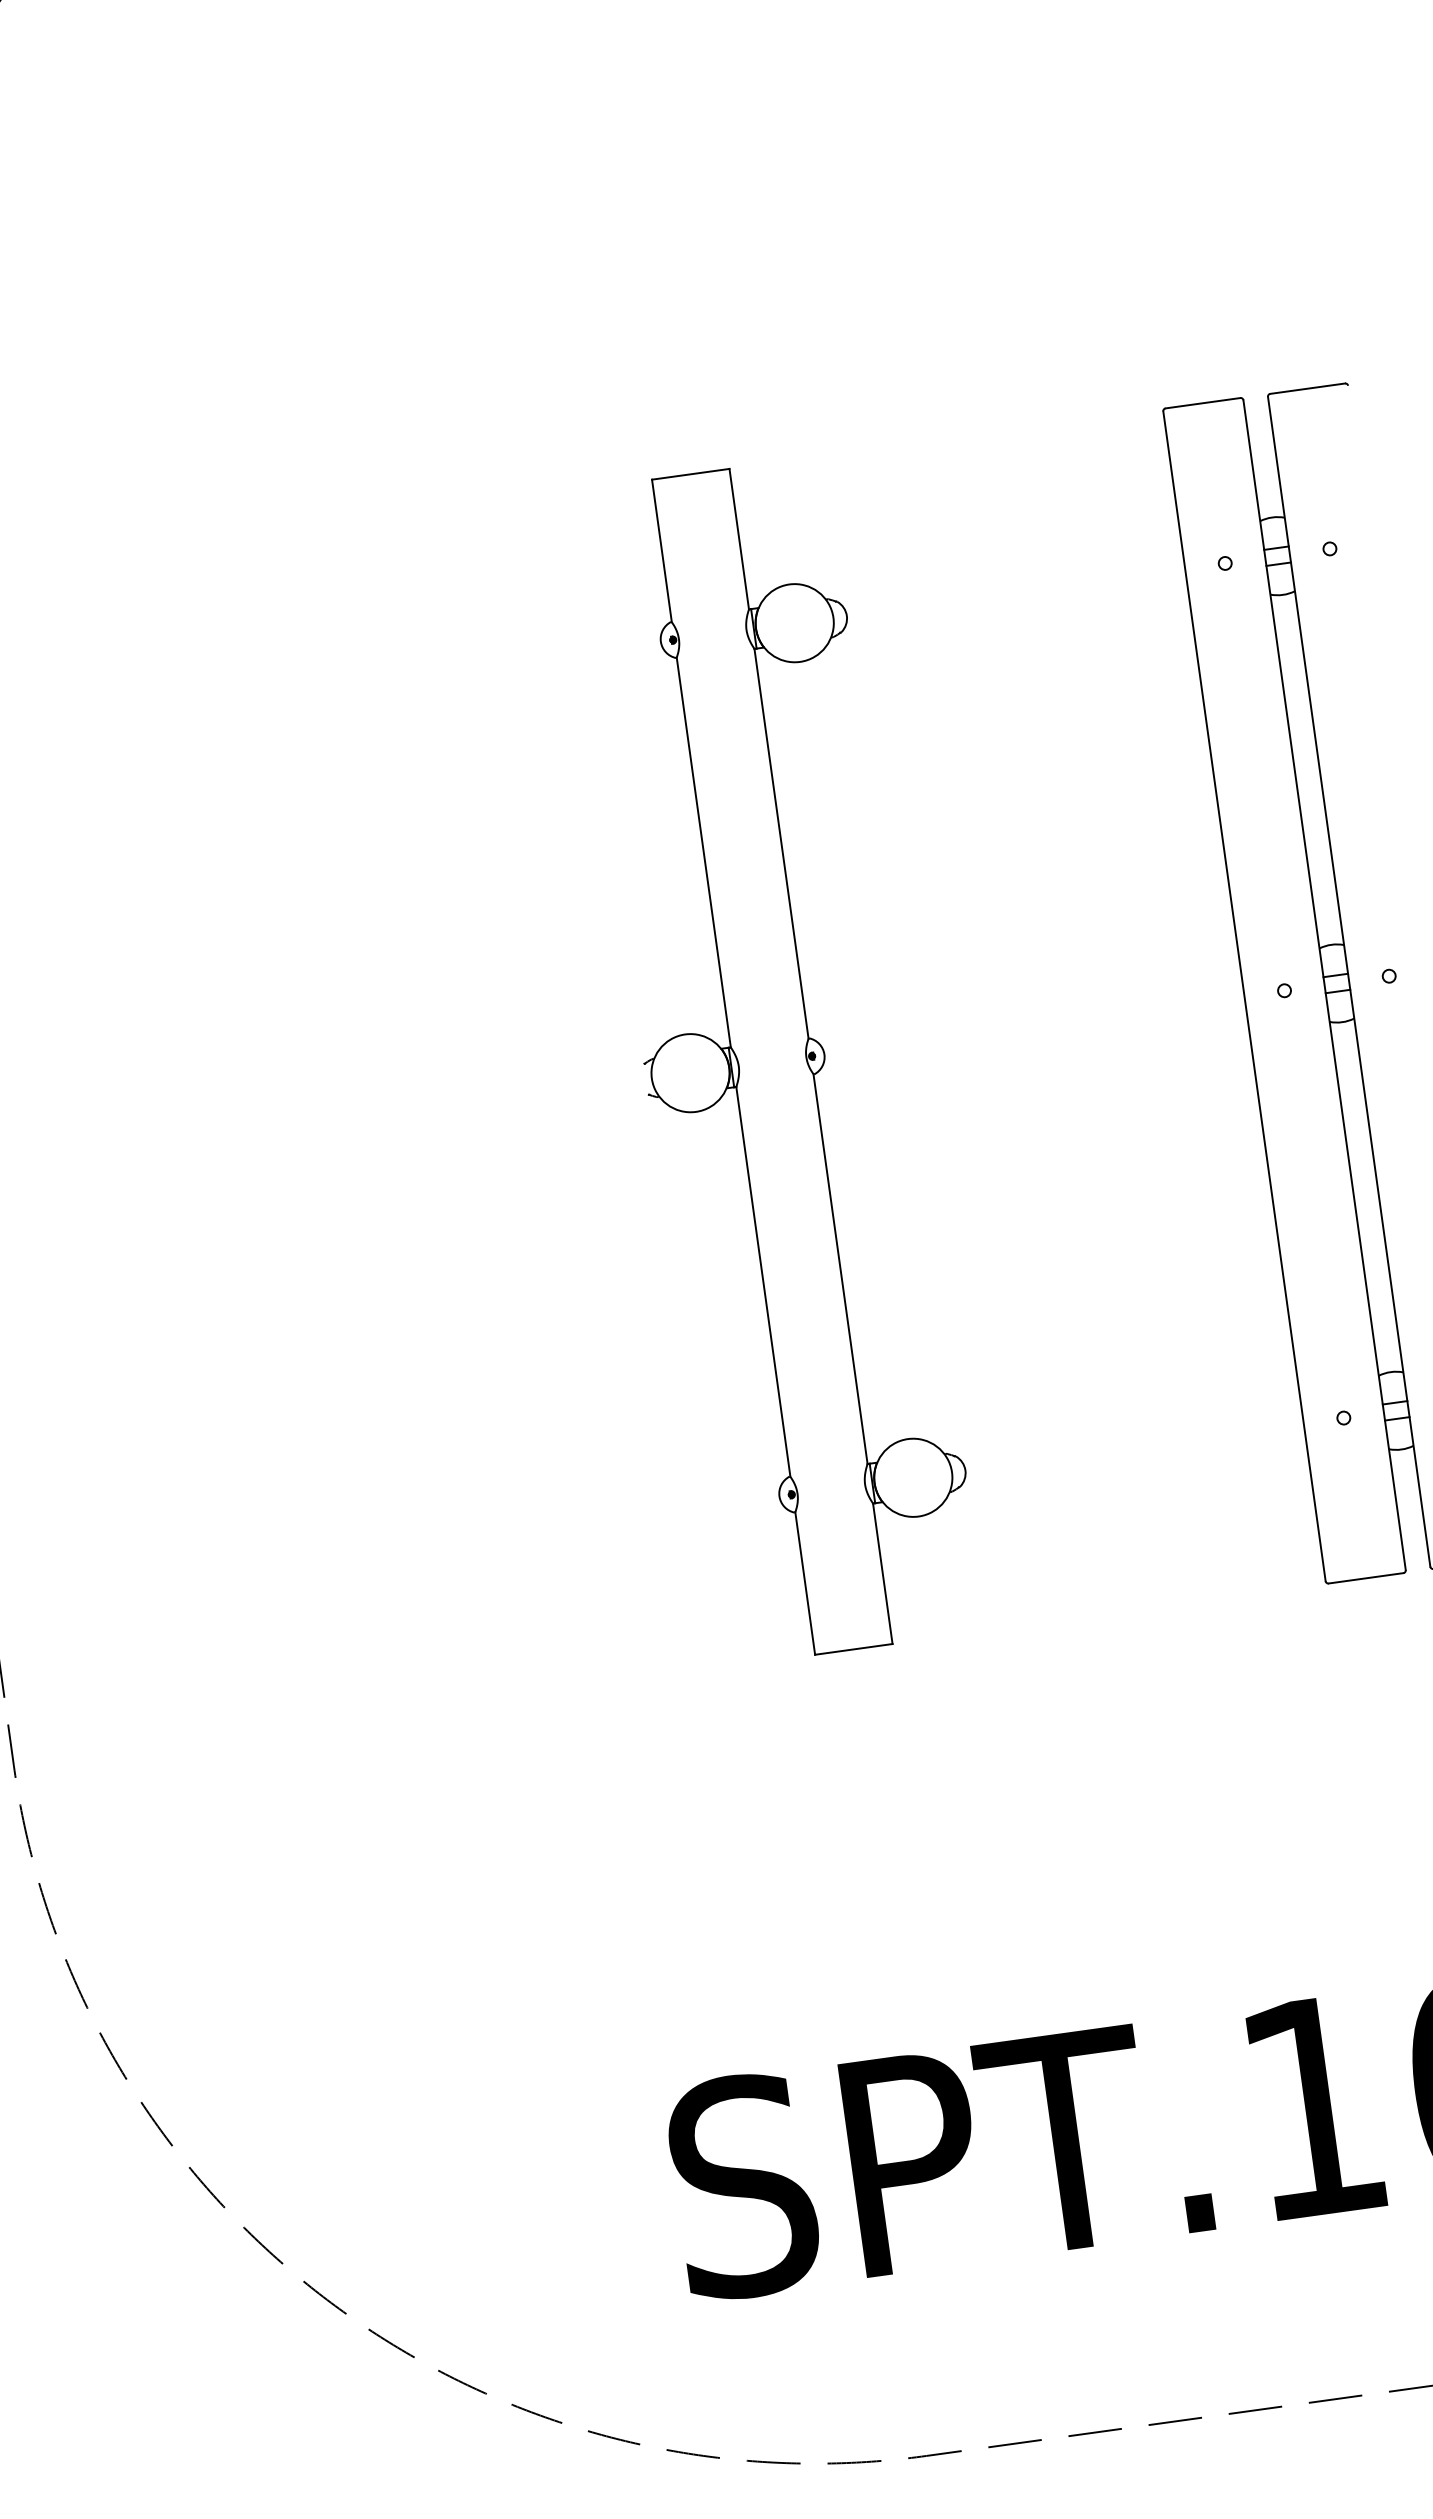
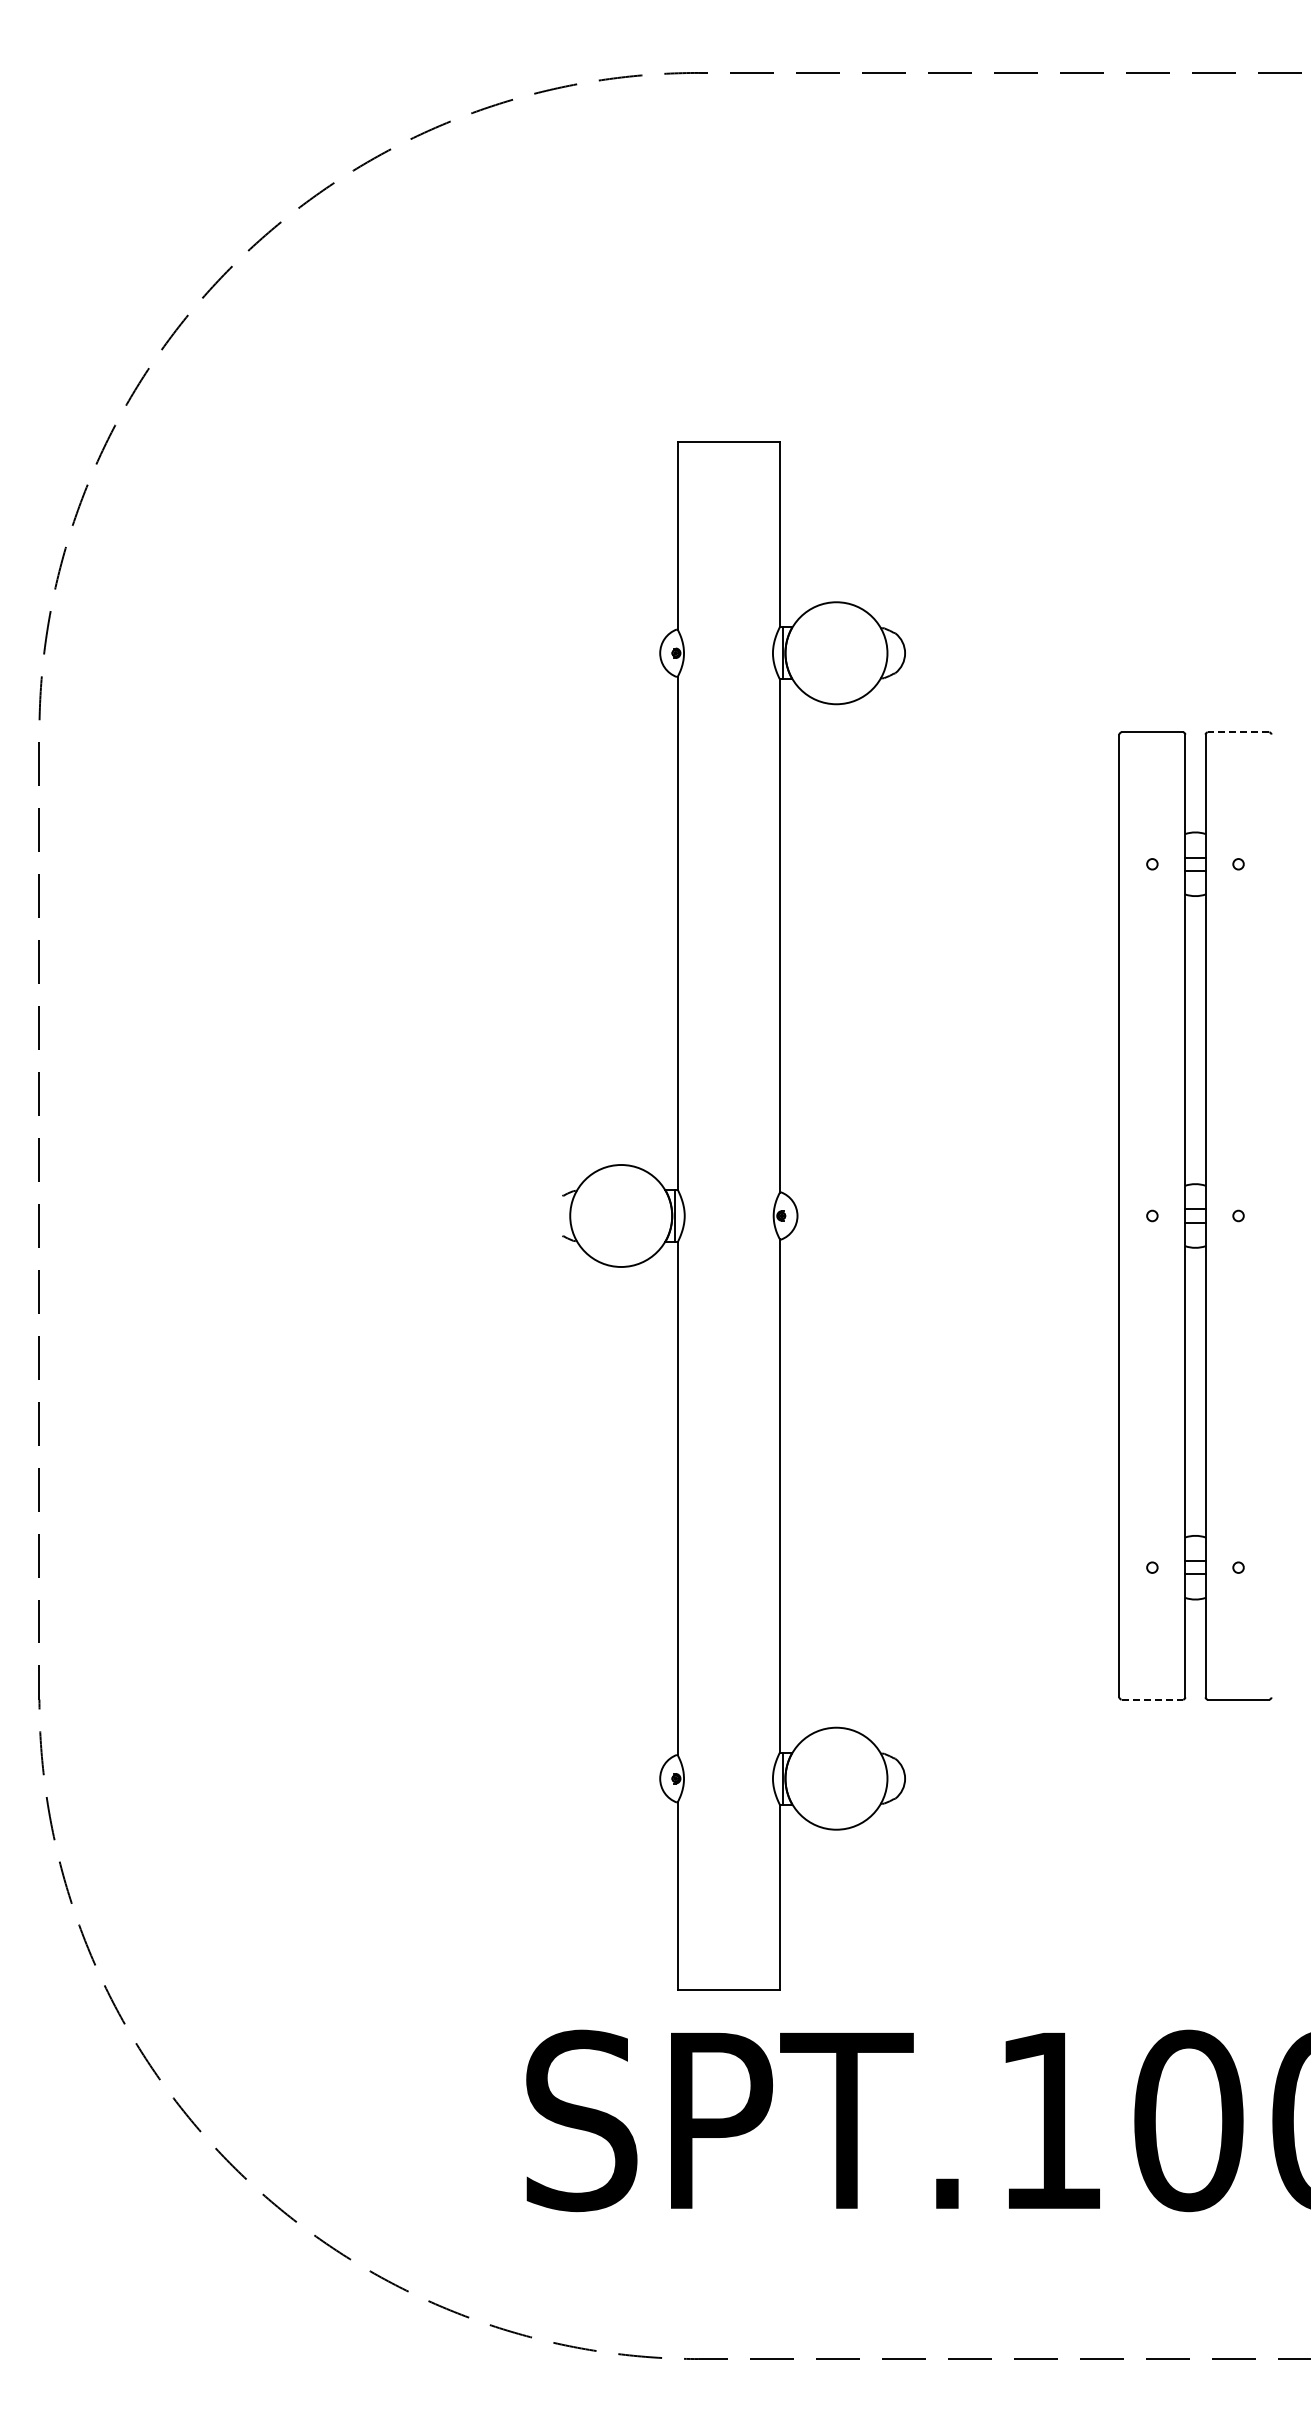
line: (1307, 388) -> (1238, 732), solid -> dashed
part: (775, 1060) -> (733, 1215), size x1.6
line: (1366, 1578) -> (1152, 1699), solid -> dashed

